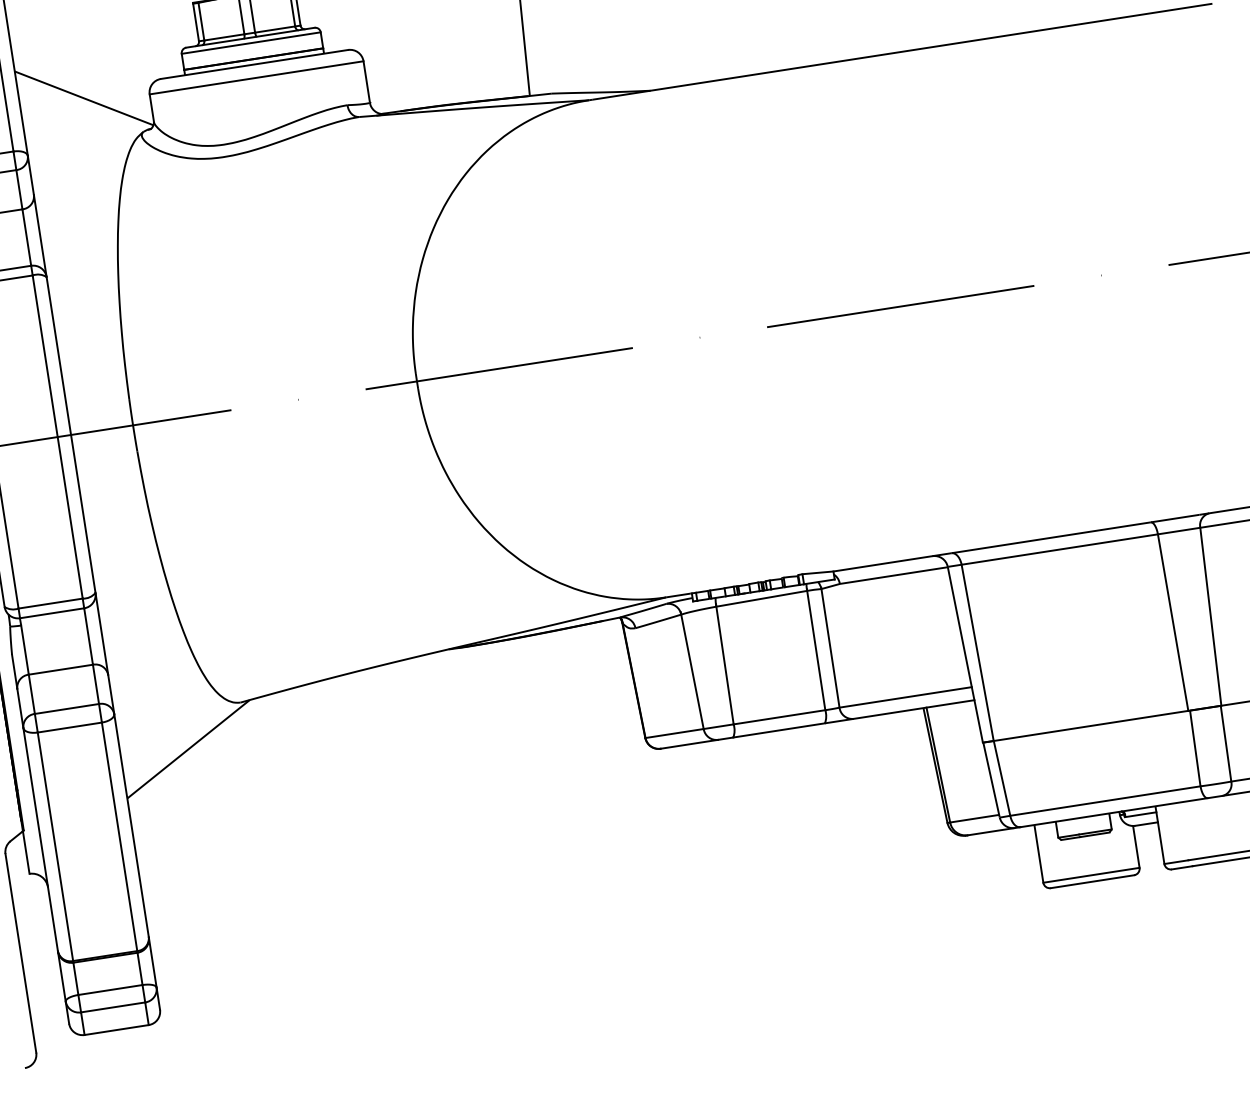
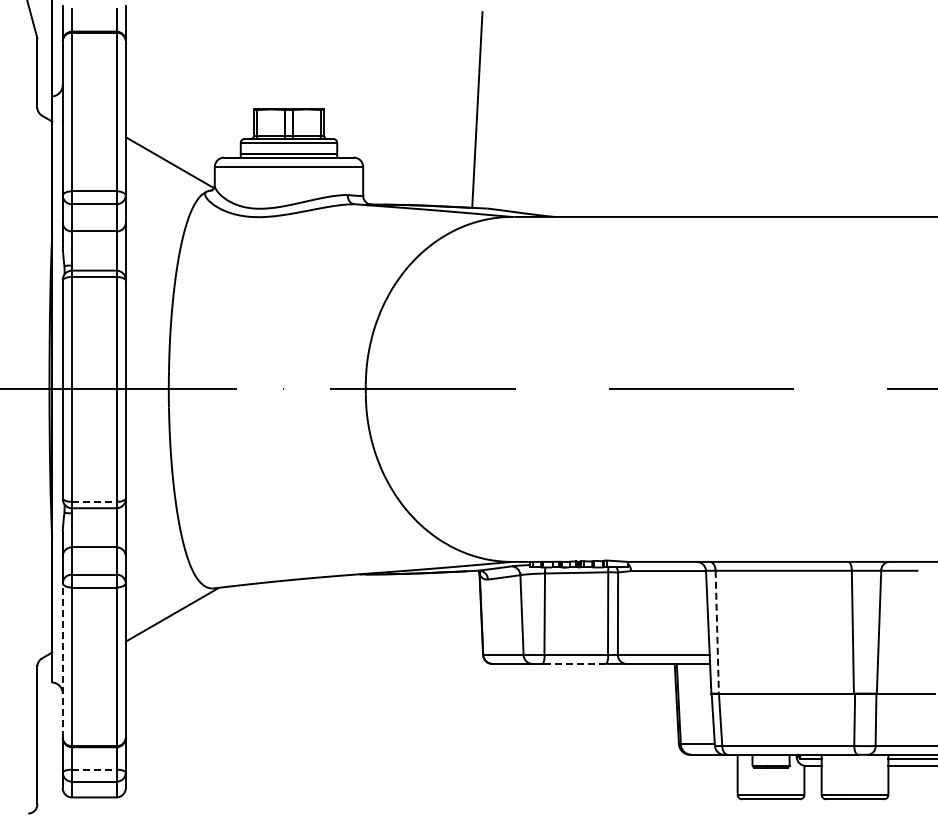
line: (50, 603) -> (94, 501), solid -> dashed
line: (978, 653) -> (717, 632), solid -> dashed
line: (778, 729) -> (574, 663), solid -> dashed
line: (40, 839) -> (62, 660), solid -> dashed
line: (110, 989) -> (94, 769), solid -> dashed

